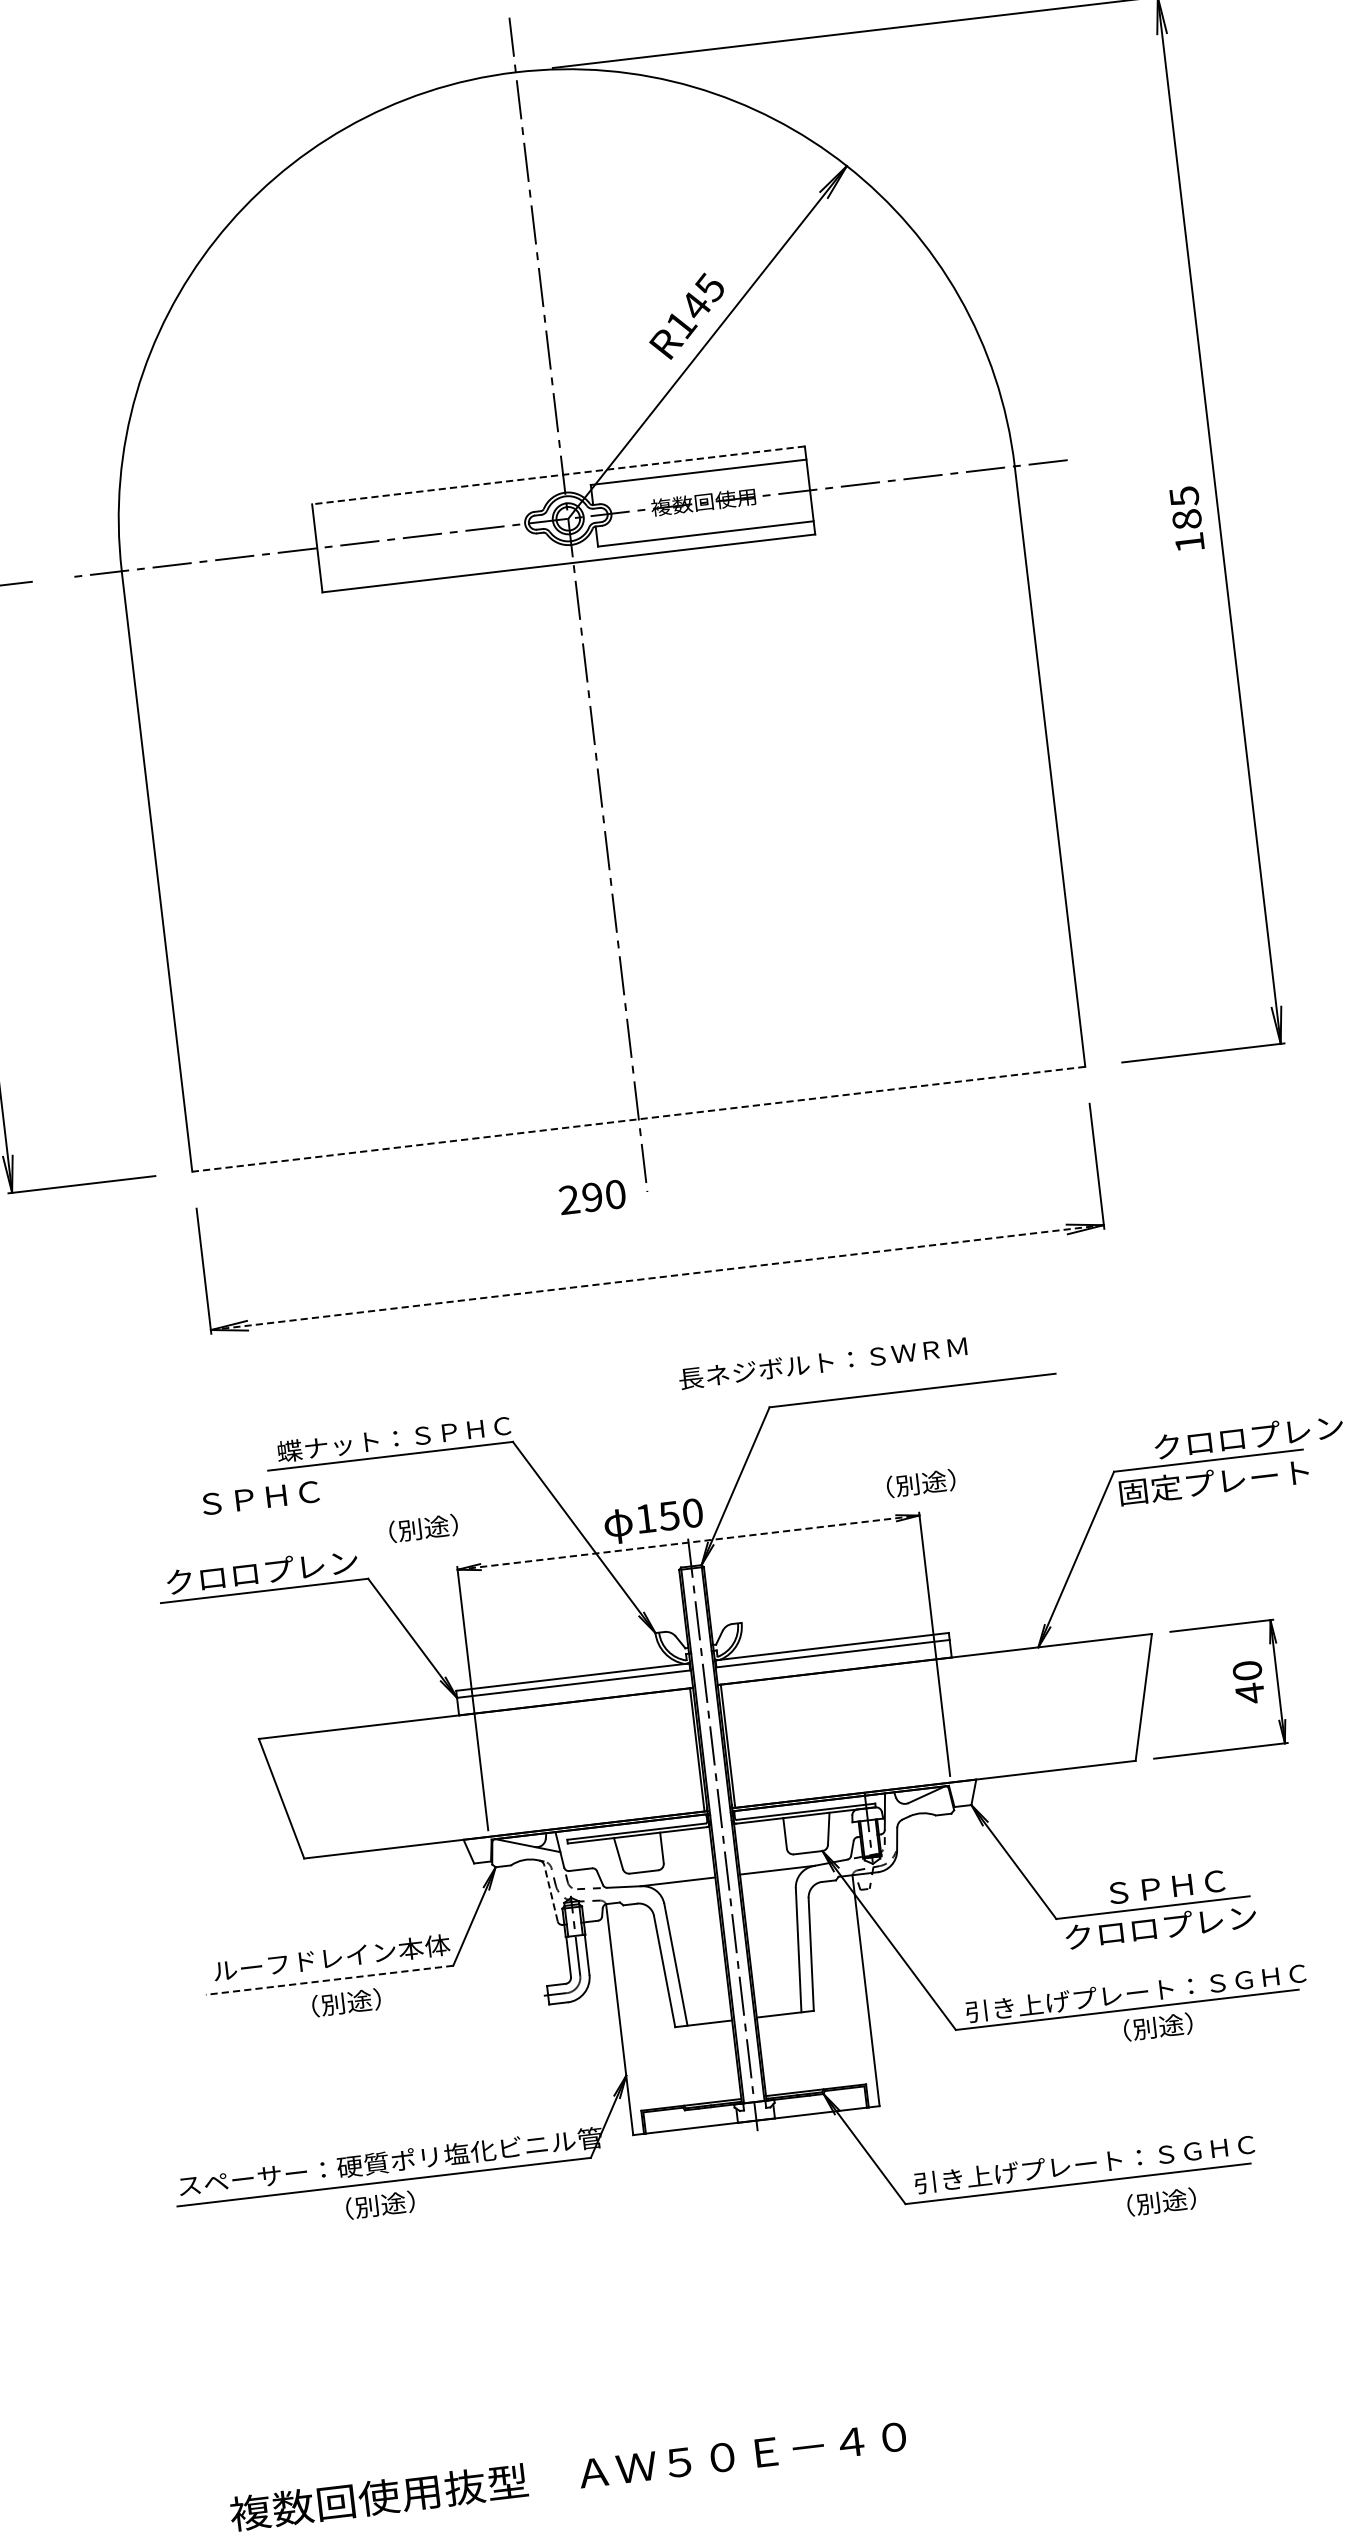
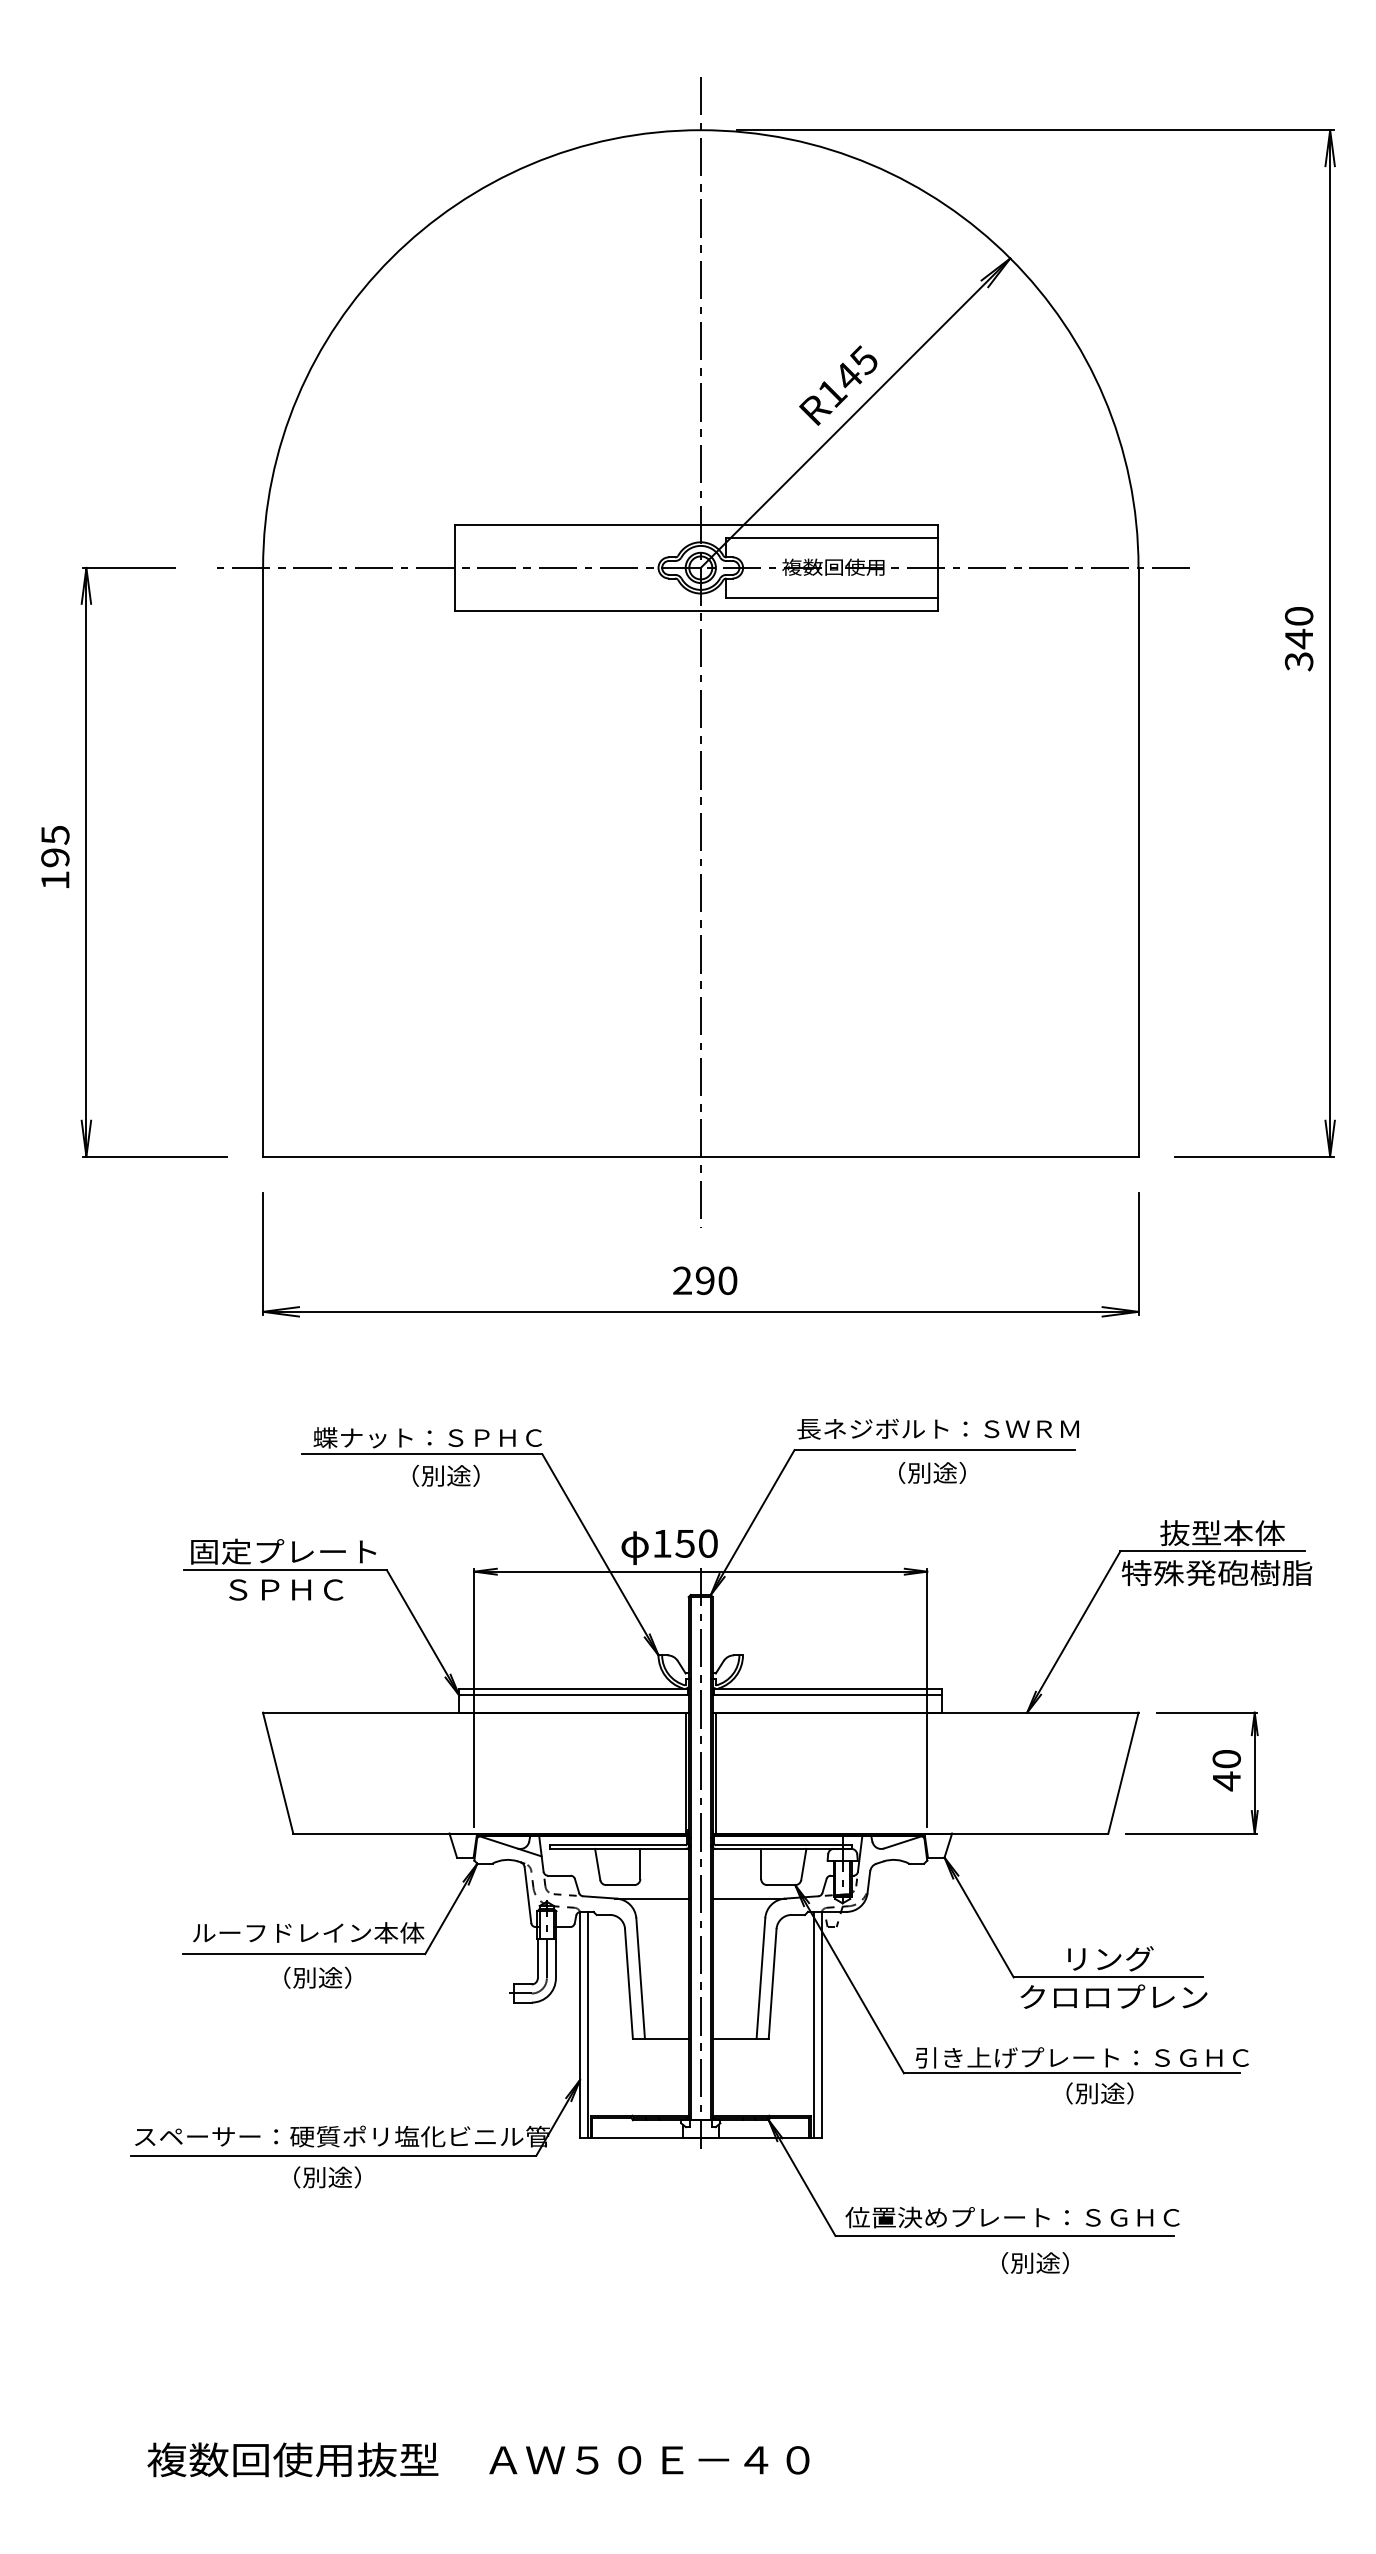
line: (558, 475) -> (696, 524), dashed -> solid
text: (1186, 520) -> (1298, 639), 185 -> 340
line: (638, 1119) -> (700, 1156), dashed -> solid
text: (592, 1196) -> (705, 1280), moved
line: (657, 1277) -> (700, 1311), dashed -> solid
text: (822, 1362) -> (937, 1428), moved
text: (1247, 1437) -> (1253, 1533), クロロプレン -> 抜型本体
text: (1214, 1482) -> (1216, 1573), 固定プレート -> 特殊発砲樹脂
text: (921, 1483) -> (932, 1472), moved
text: (261, 1497) -> (286, 1589), moved
text: (422, 1528) -> (445, 1475), moved
line: (689, 1542) -> (701, 1571), dashed -> solid
text: (261, 1571) -> (284, 1551), クロロプレン -> 固定プレート
text: (1167, 1886) -> (1124, 1958), ＳＰＨＣ -> リング
line: (550, 1892) -> (527, 1894), dashed -> solid
line: (329, 1980) -> (303, 1954), dashed -> solid
line: (858, 1990) -> (814, 2024), added
line: (627, 2018) -> (587, 2024), added
text: (965, 2177) -> (896, 2217), 引き上げプレート：ＳＧＨＣ -> 位置決めプレート：ＳＧＨＣ
text: (1161, 2202) -> (1035, 2263), moved

